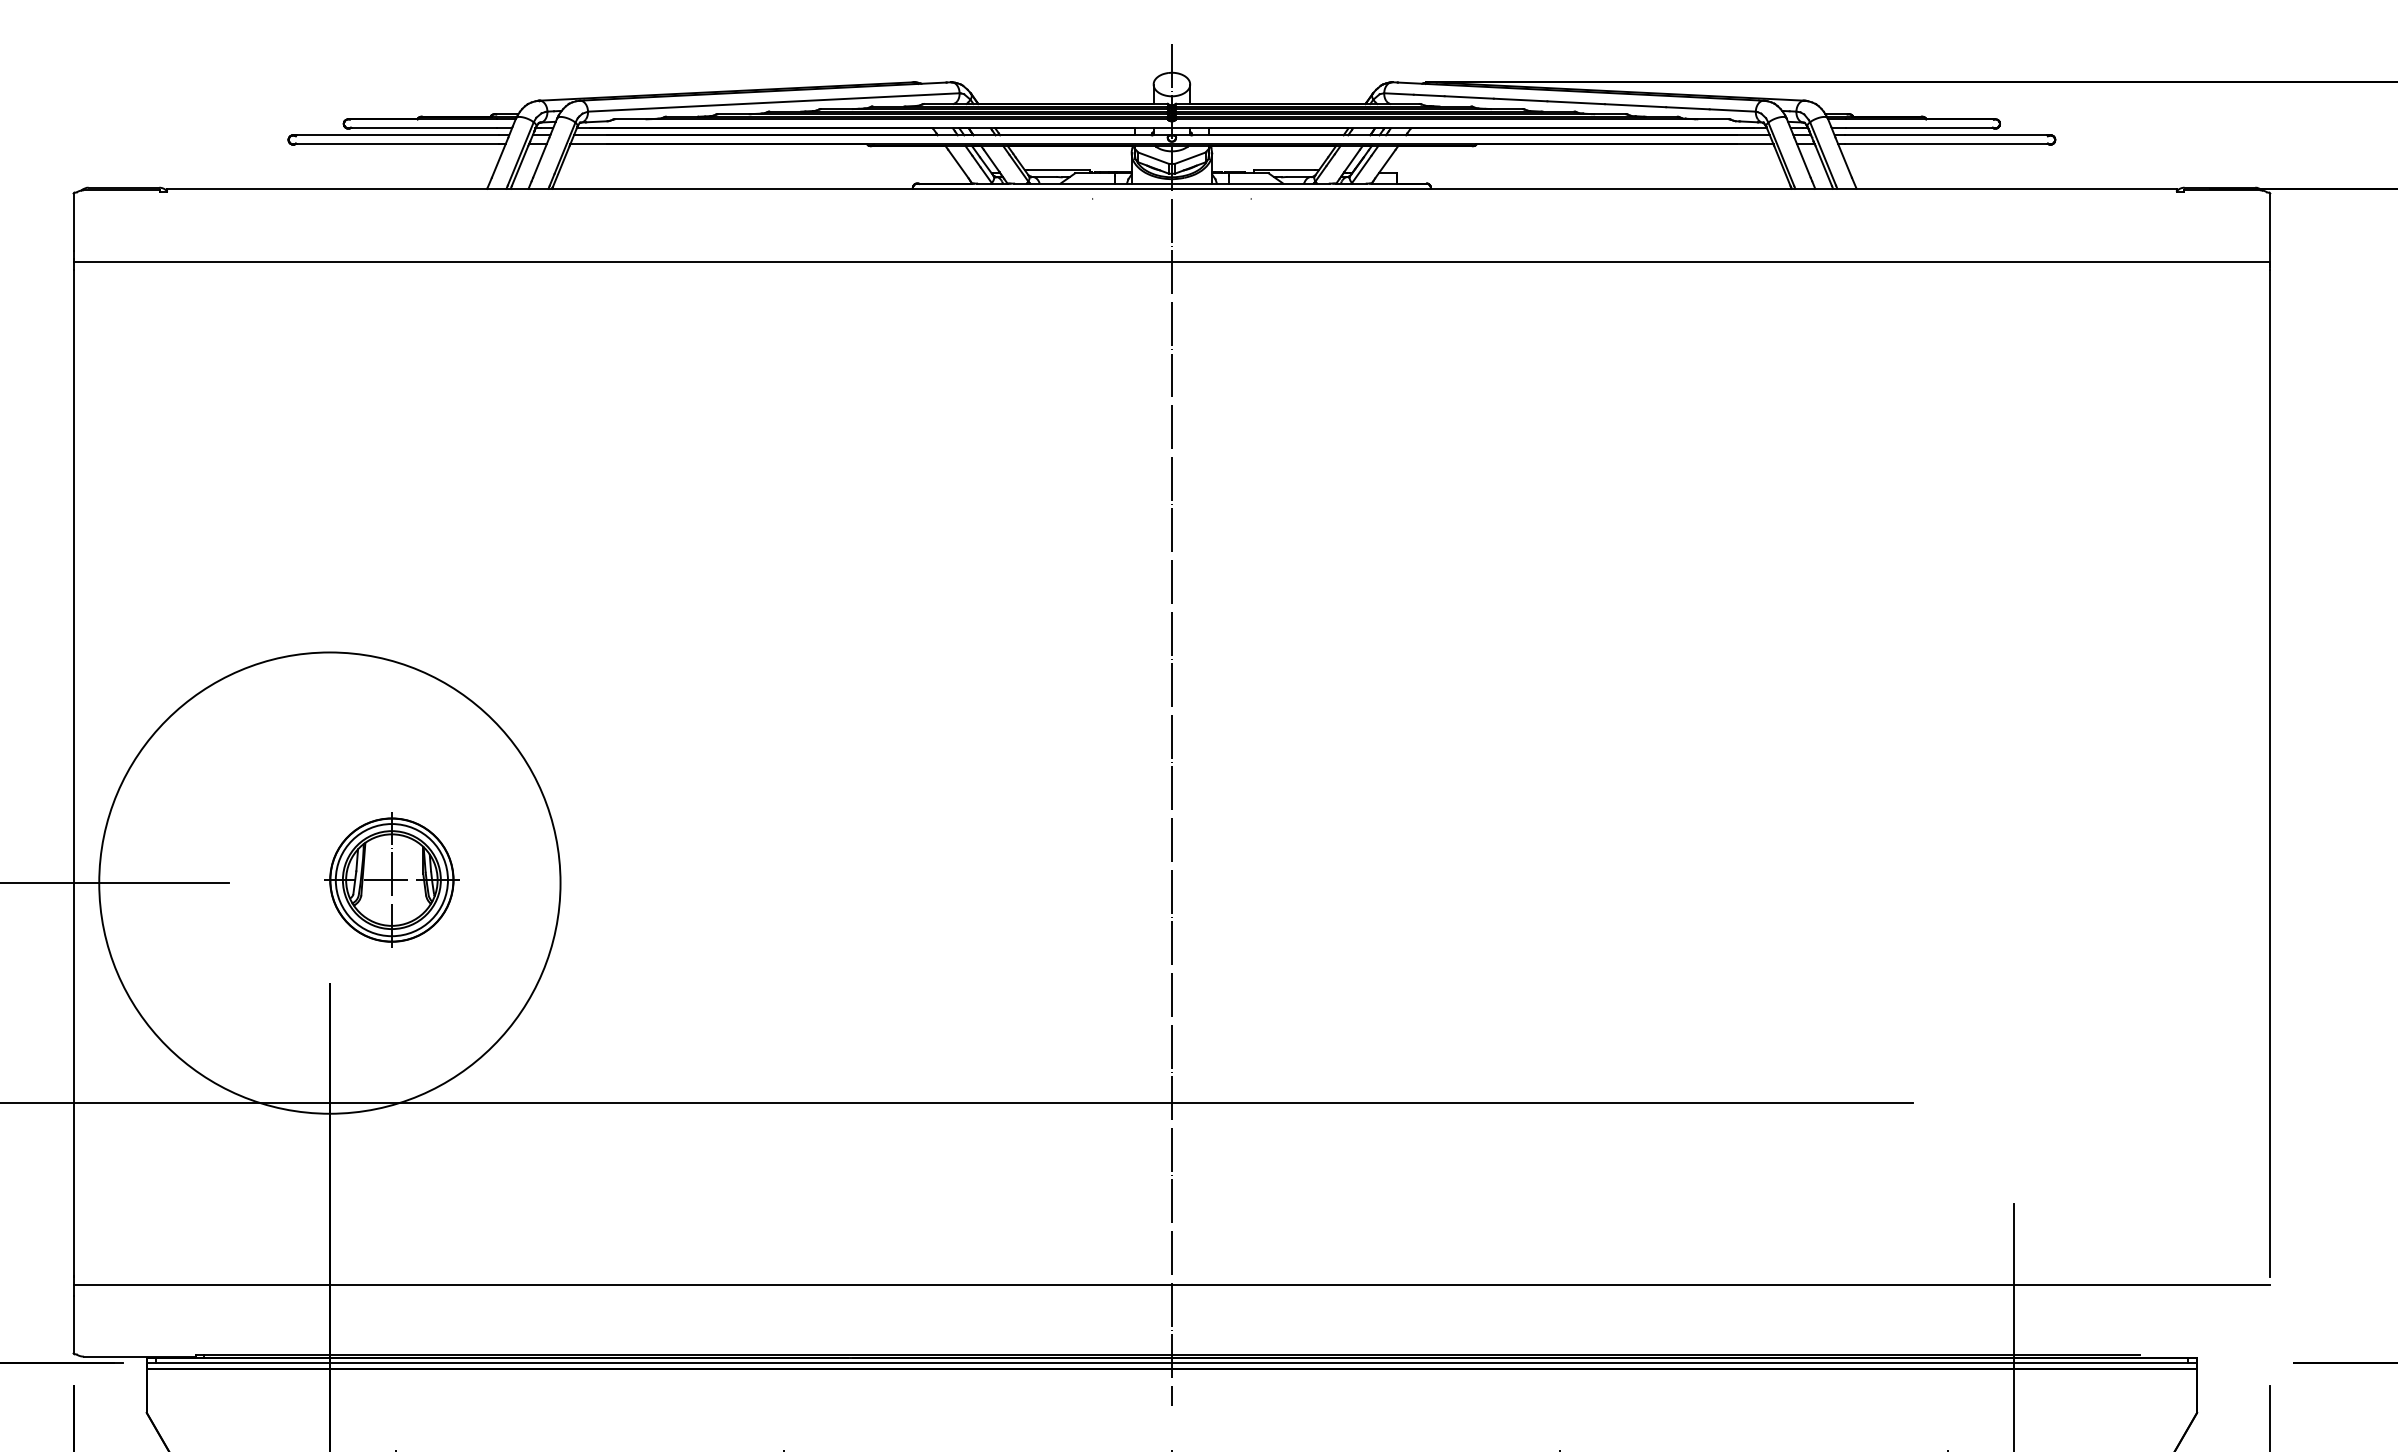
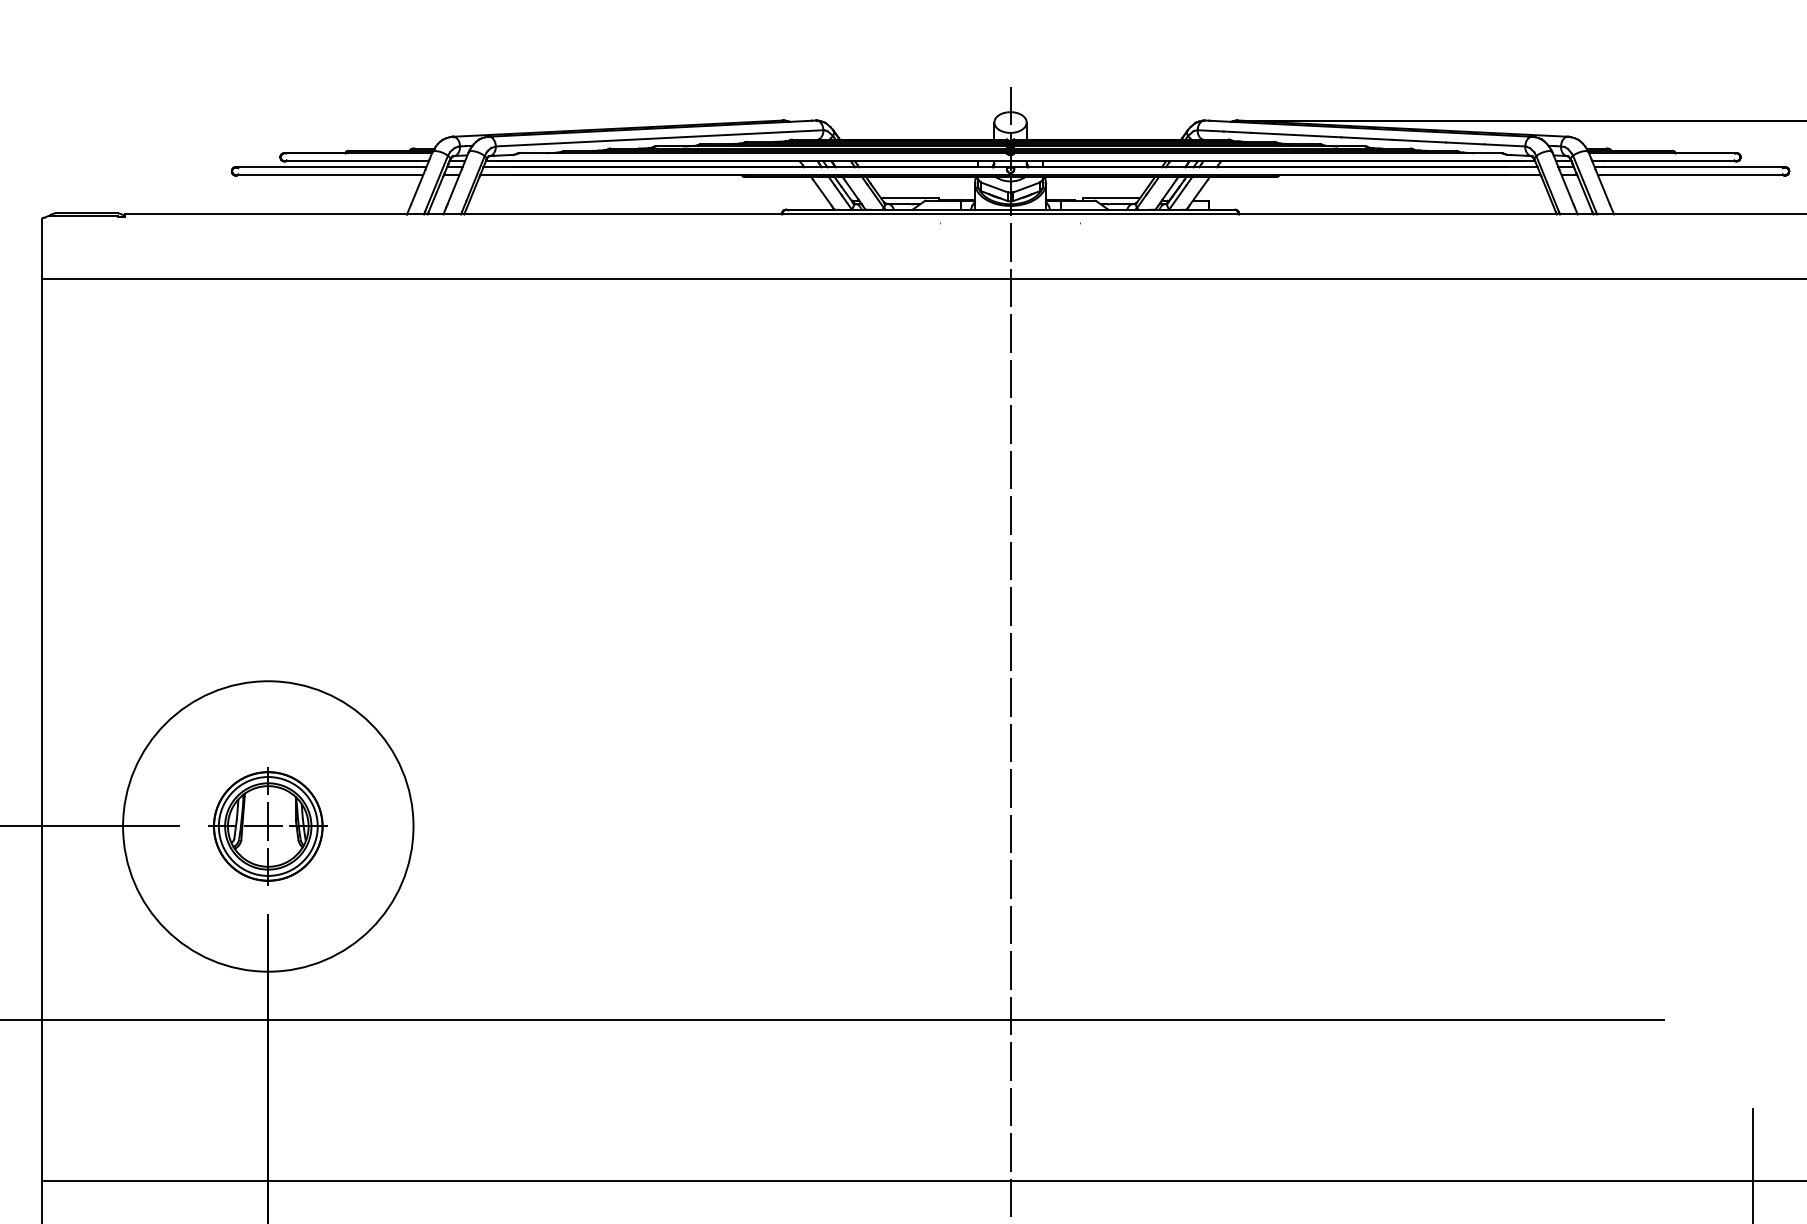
part: (391, 879) -> (267, 825), moved
circle: (329, 882) -> (267, 825), size x0.71

